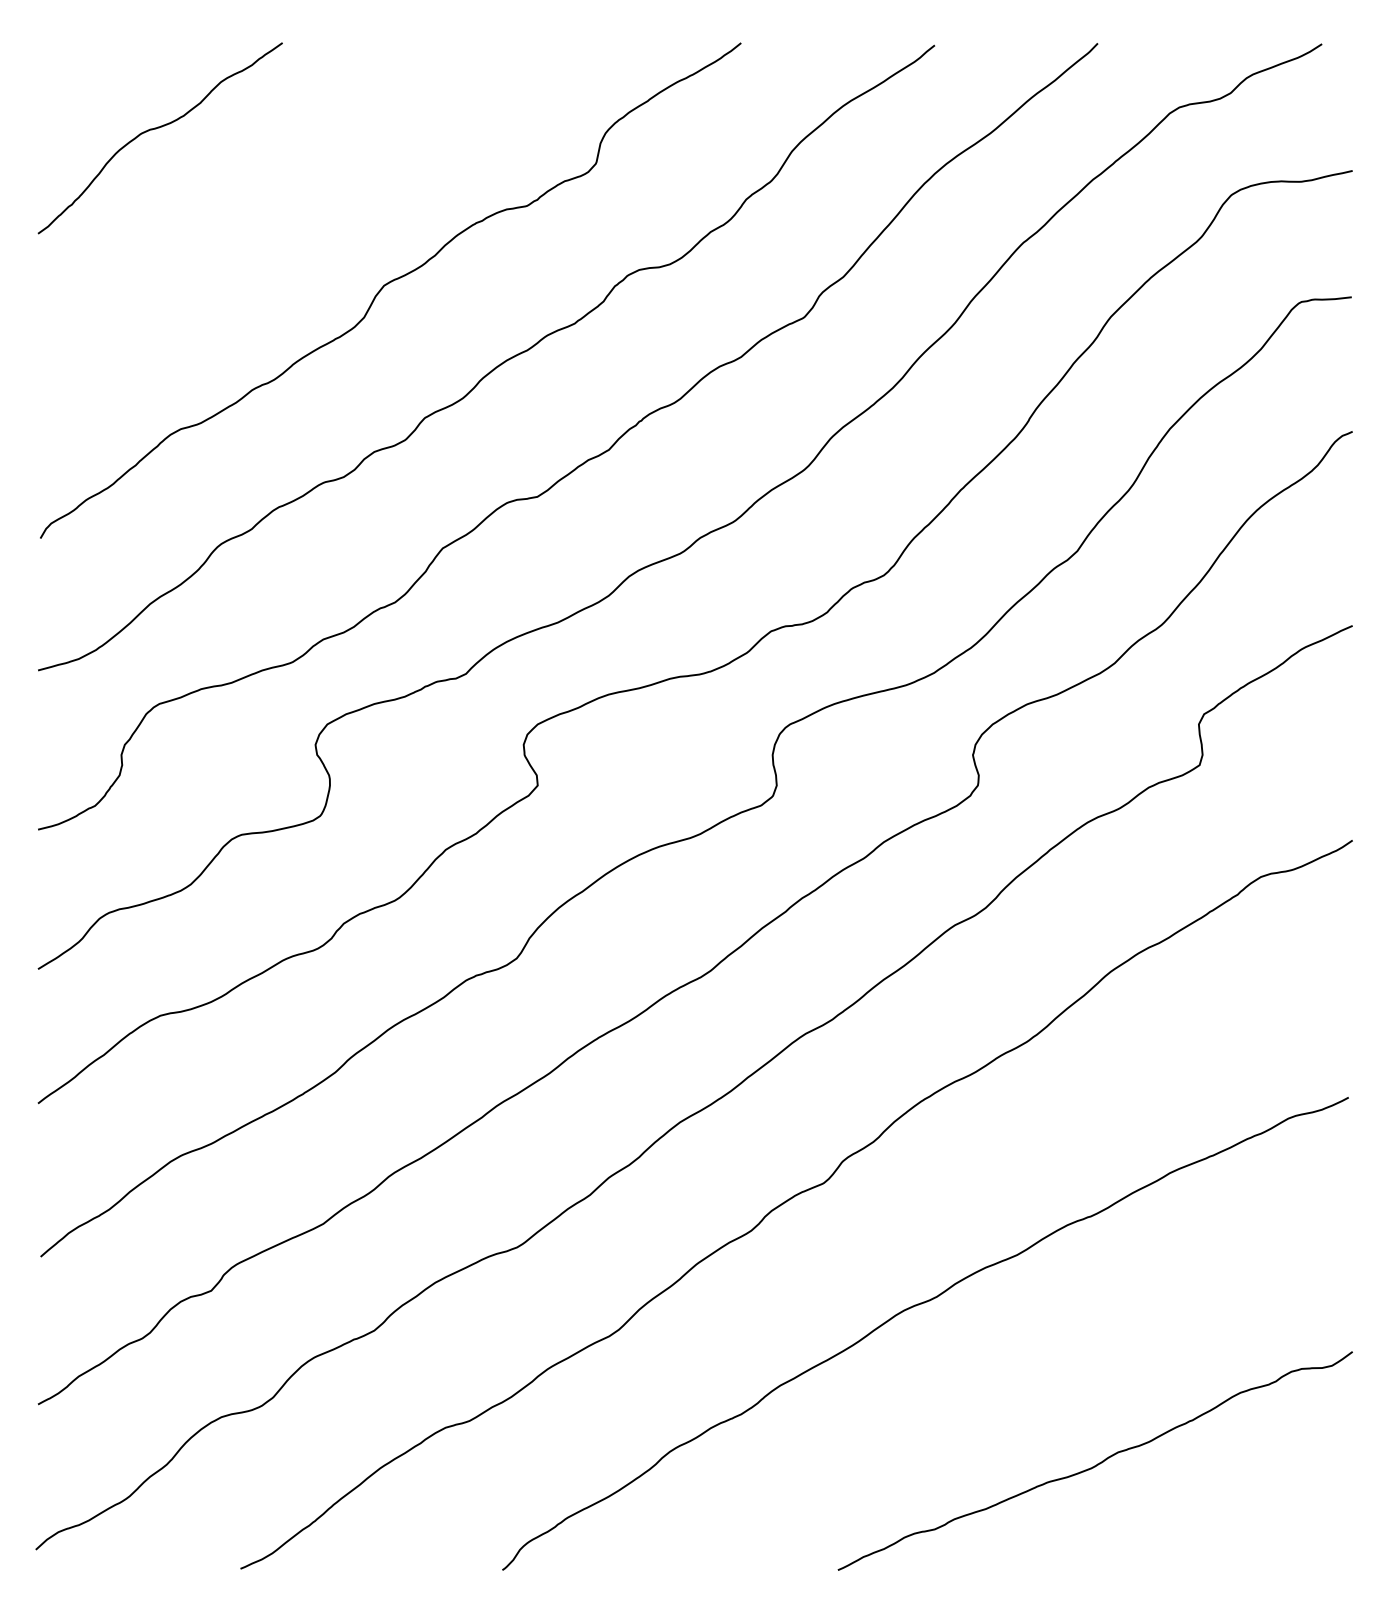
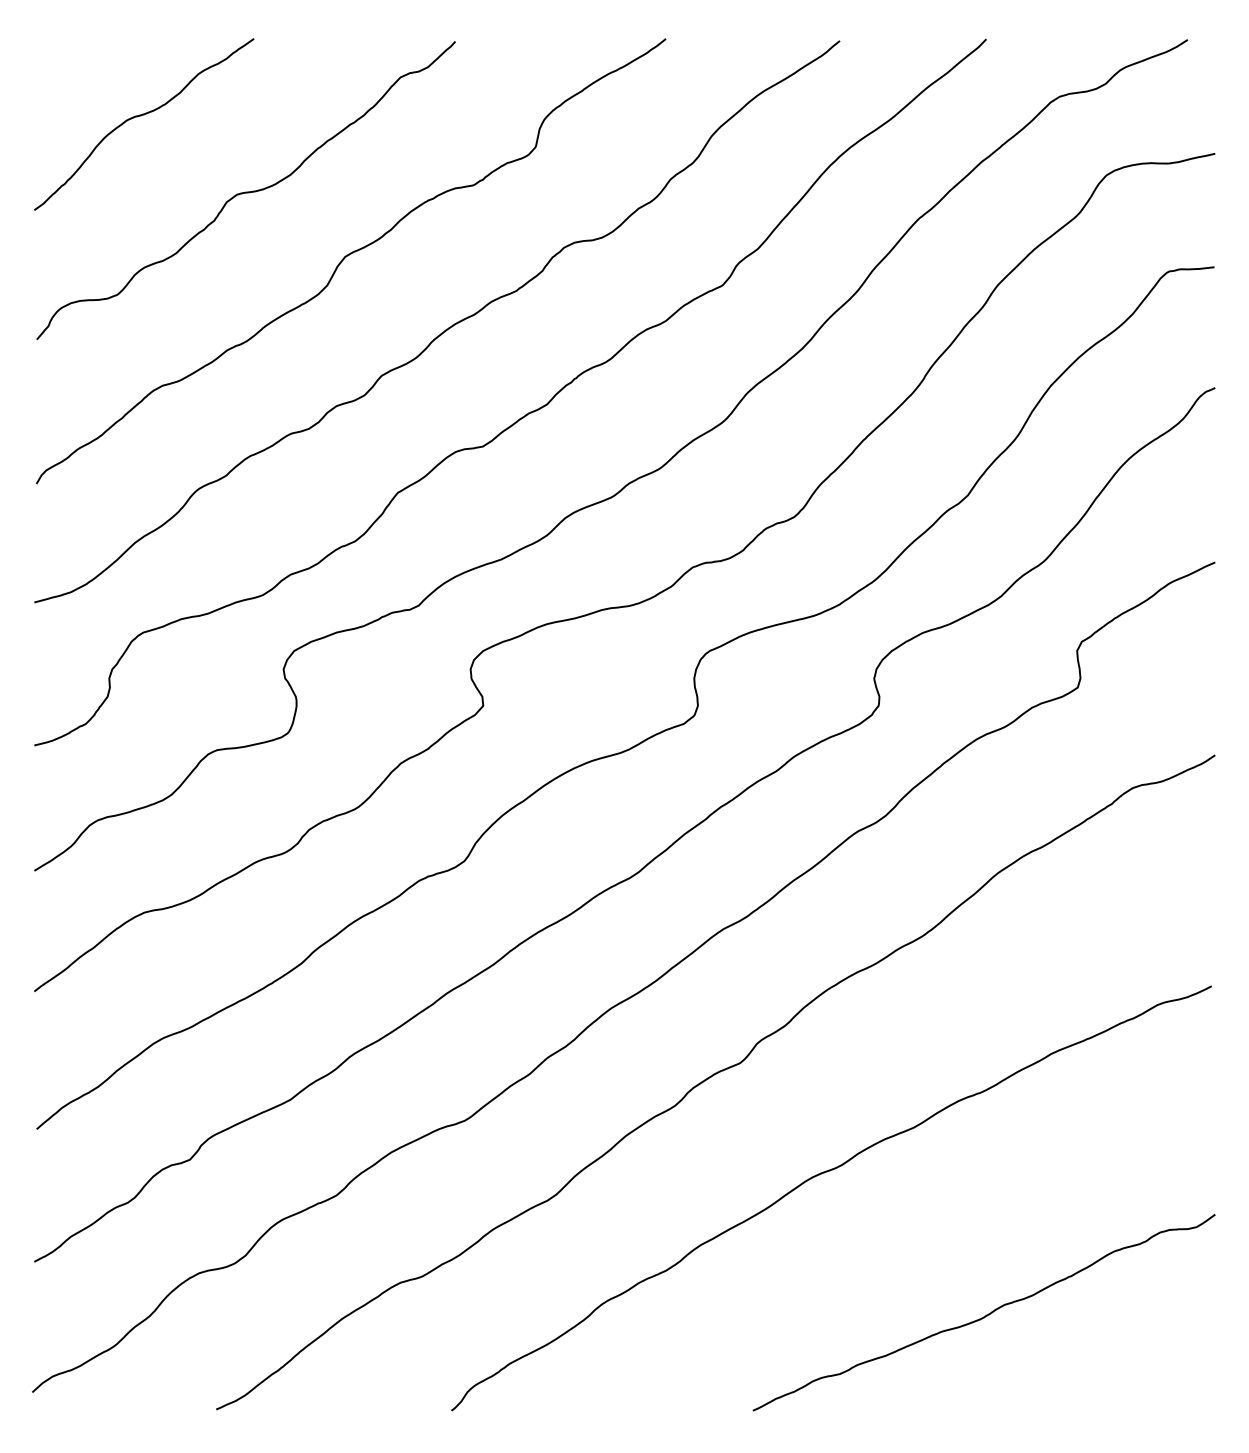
curve: (273, 213) -> (245, 192), added

